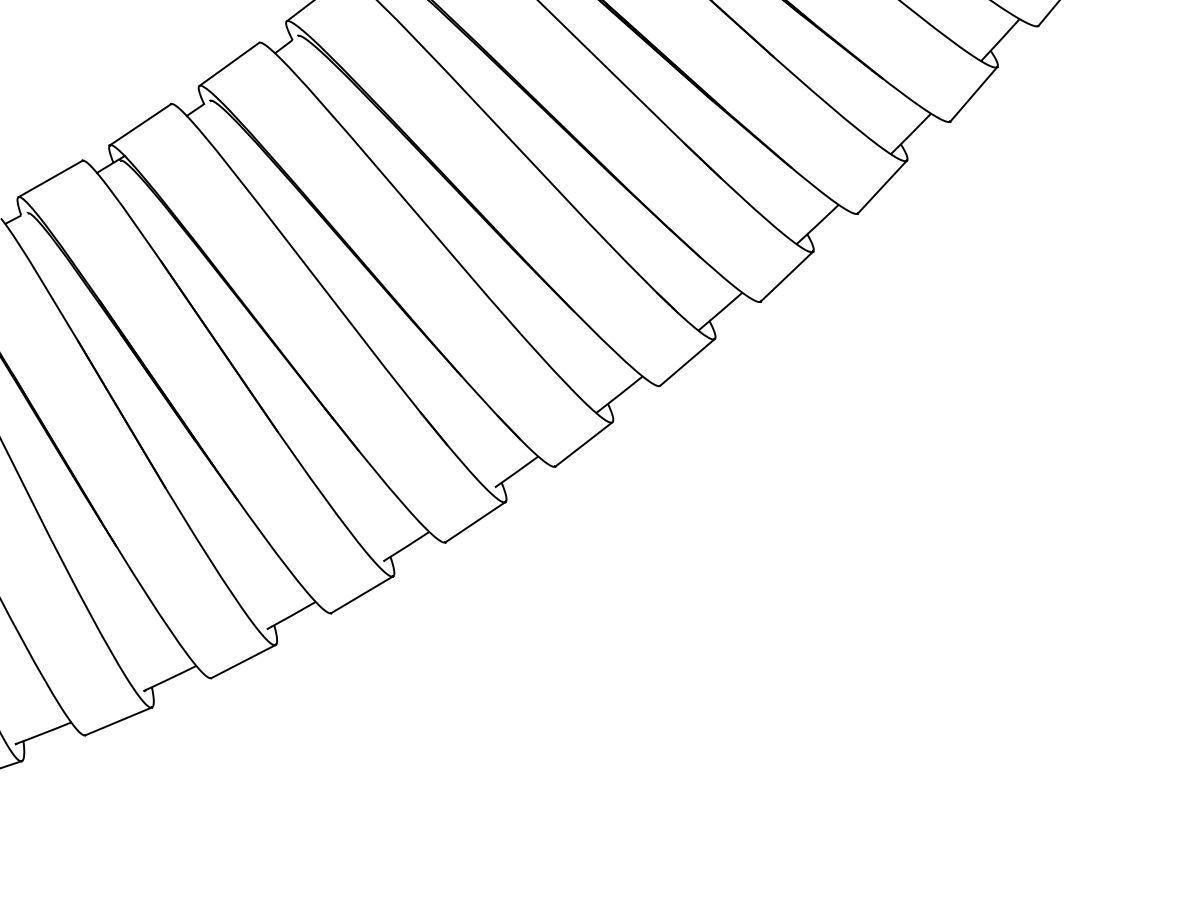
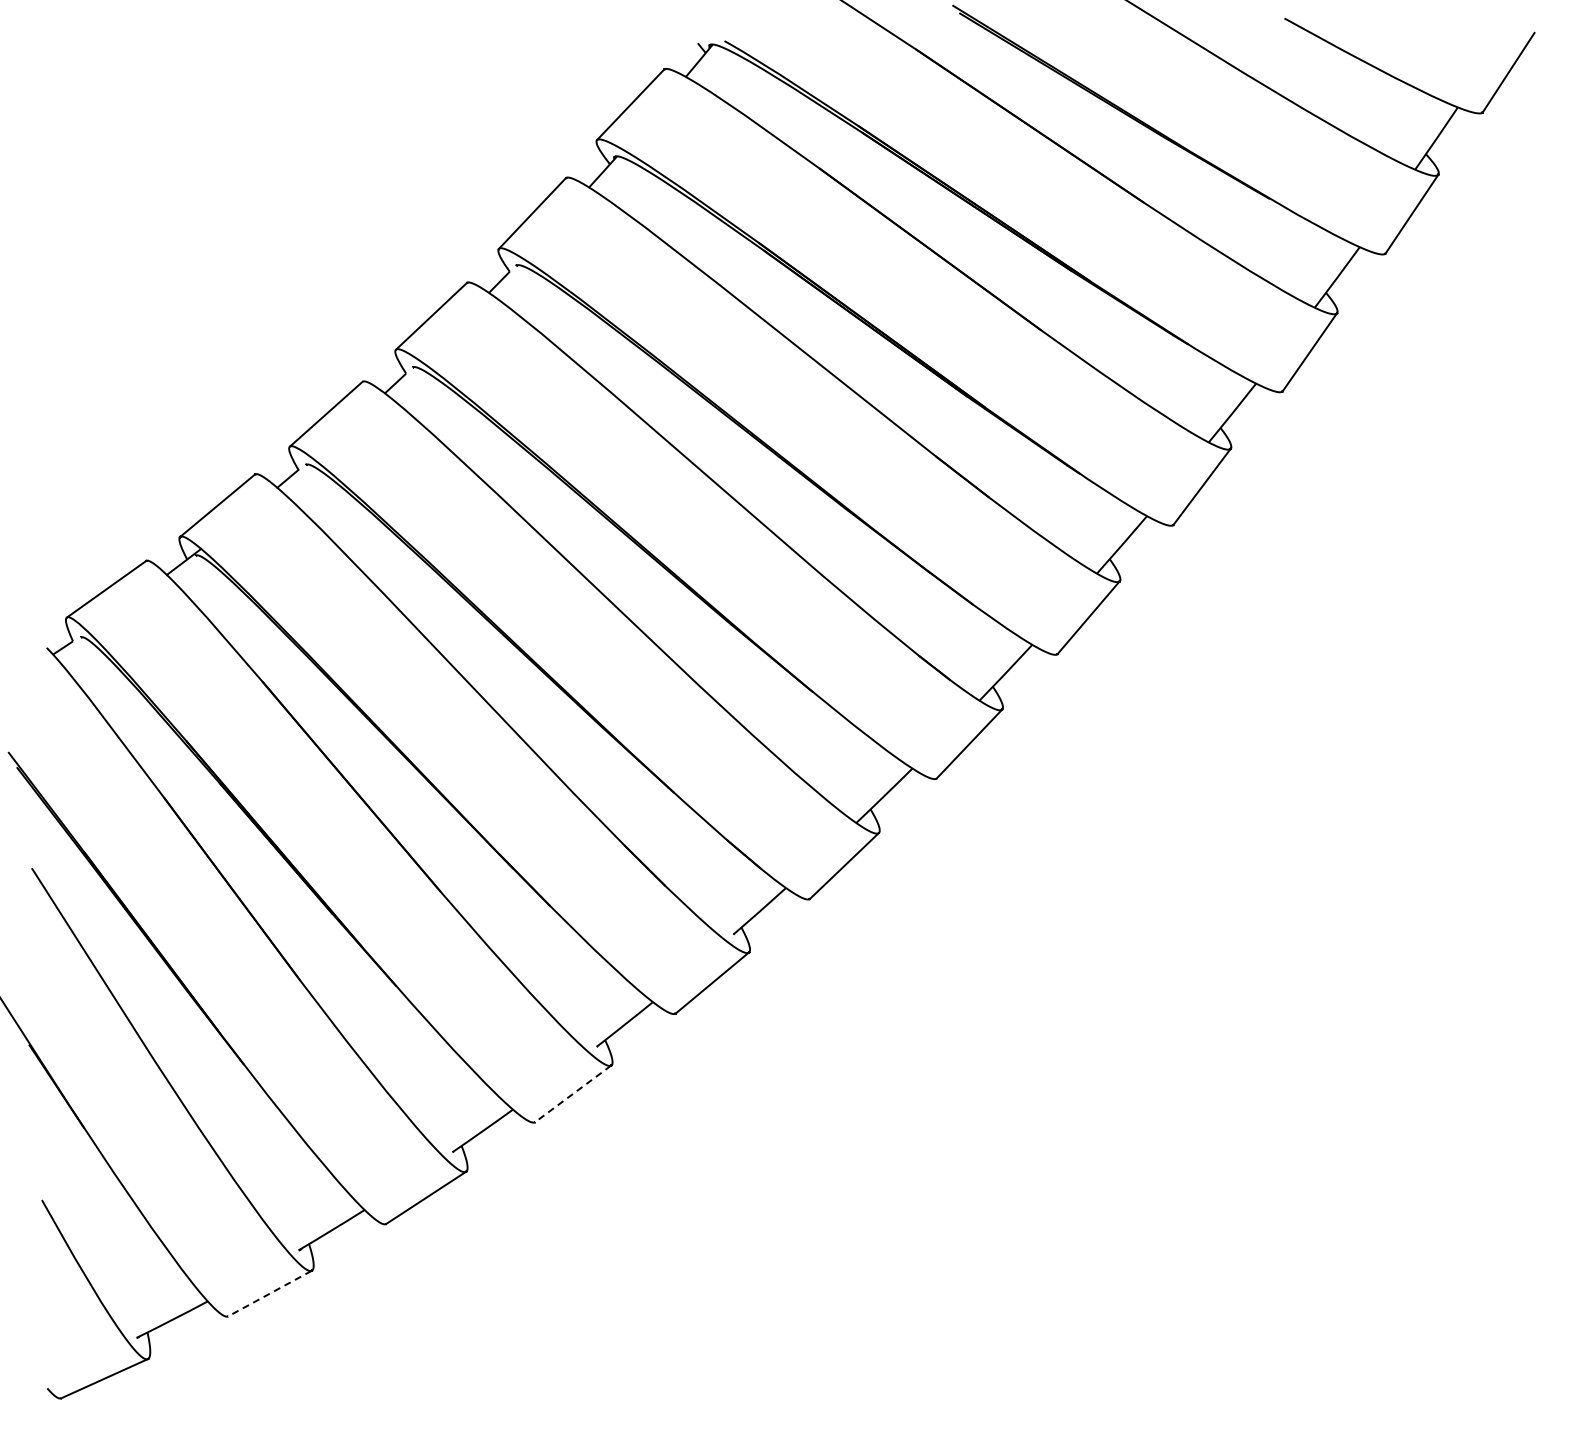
line: (361, 595) -> (572, 1094), solid -> dashed
line: (118, 721) -> (269, 1293), solid -> dashed

